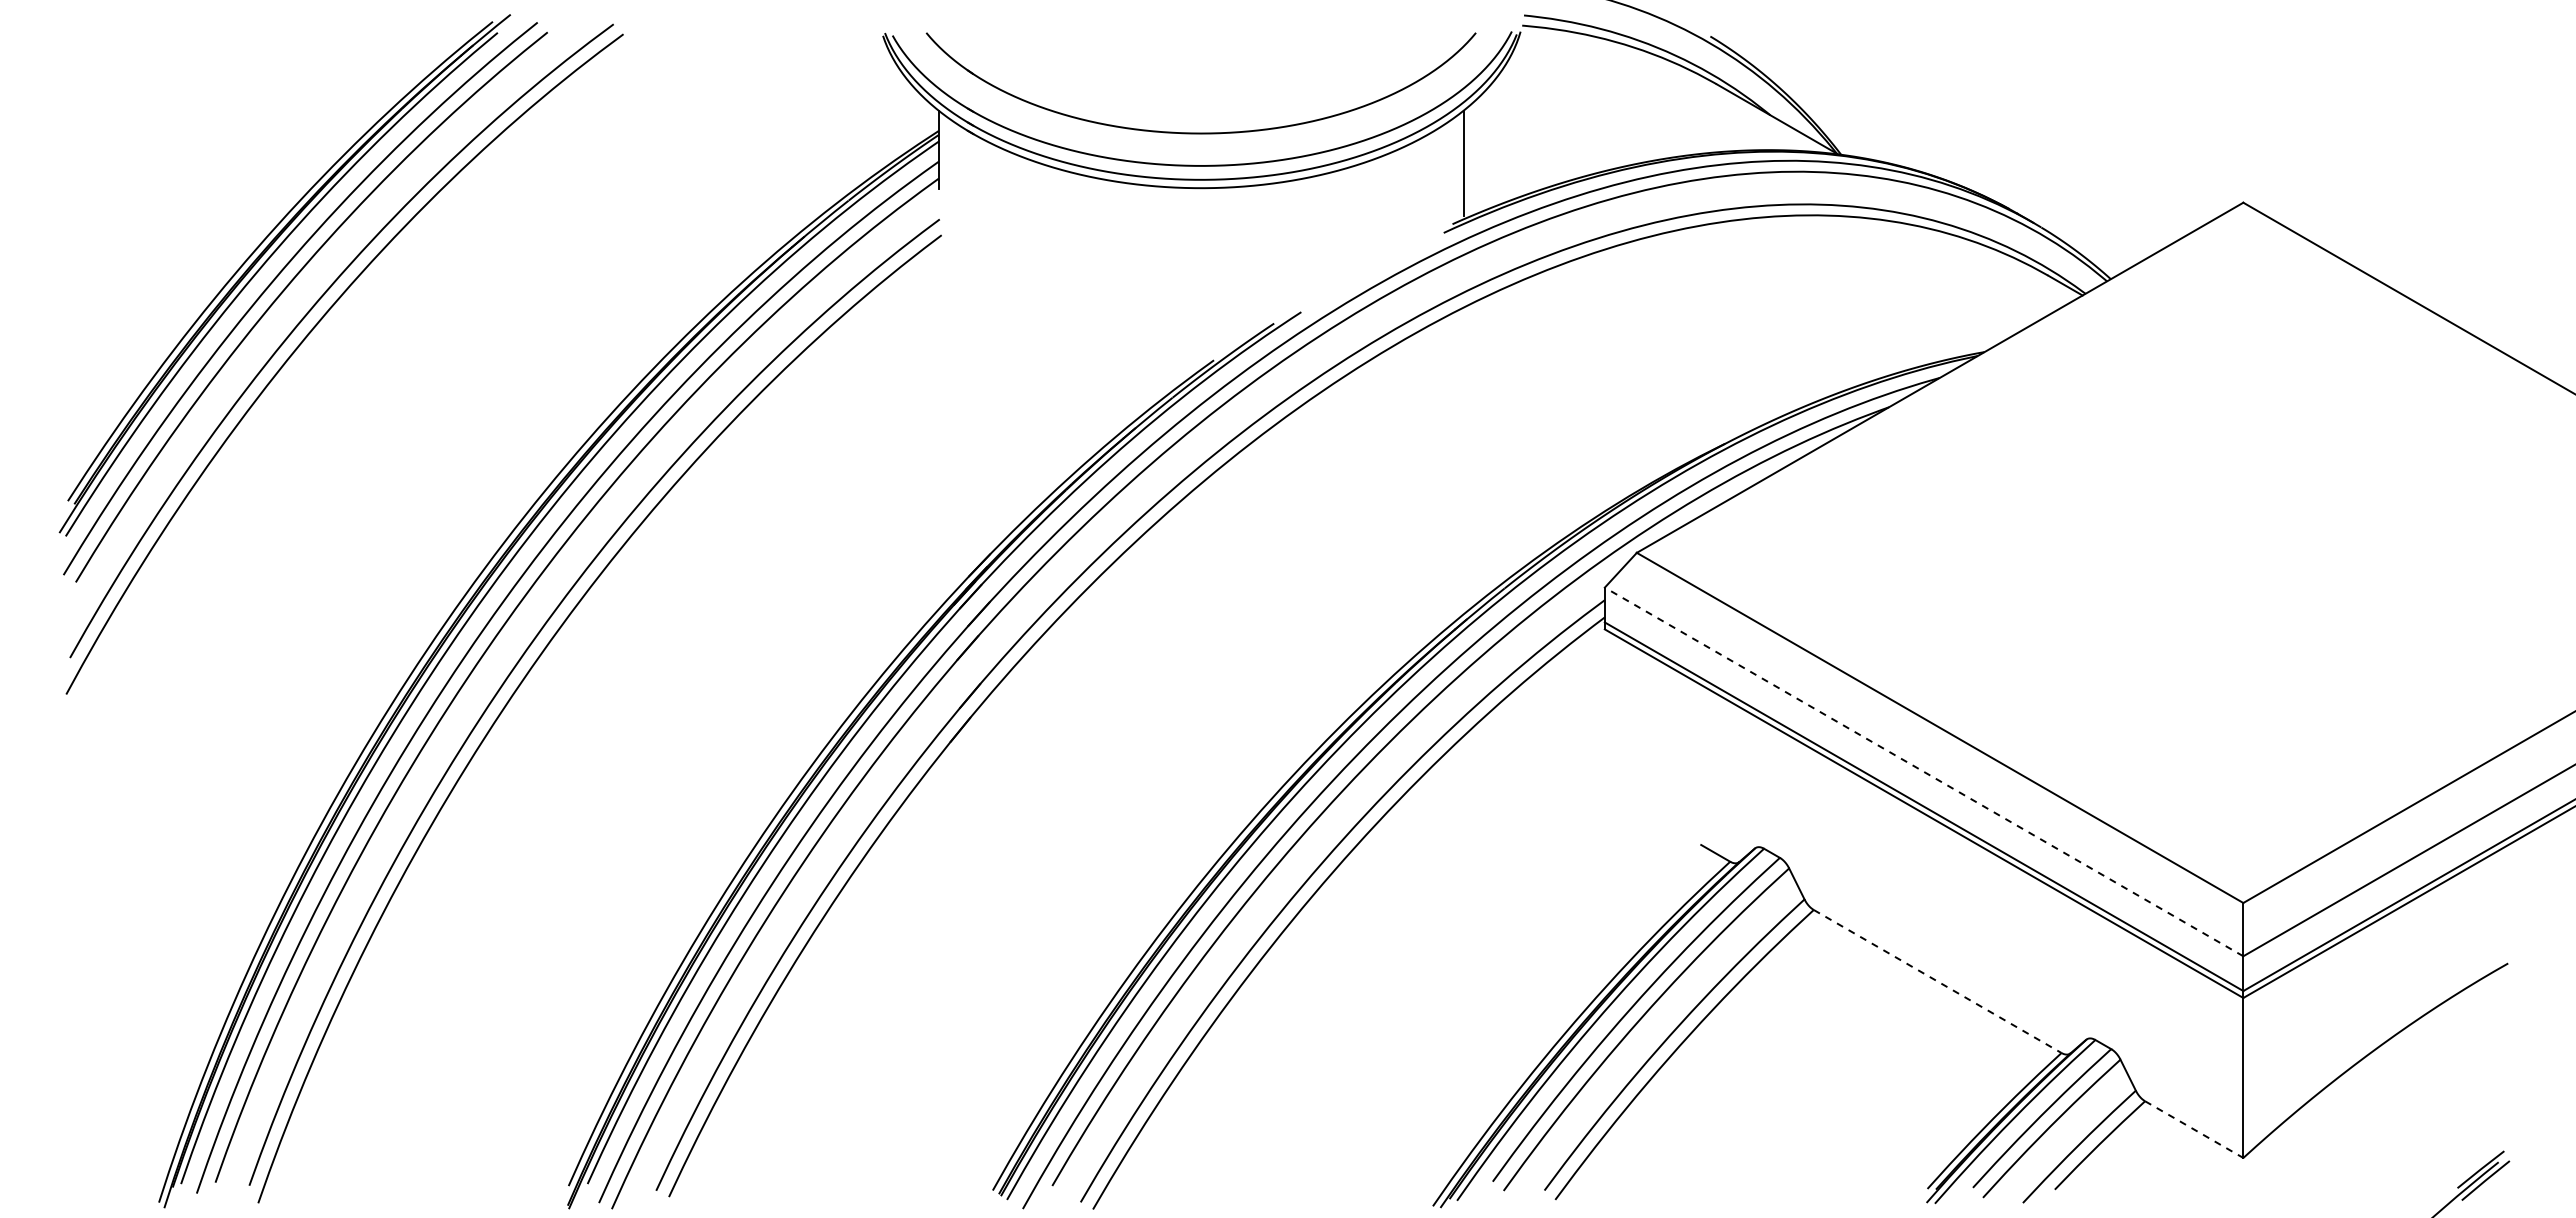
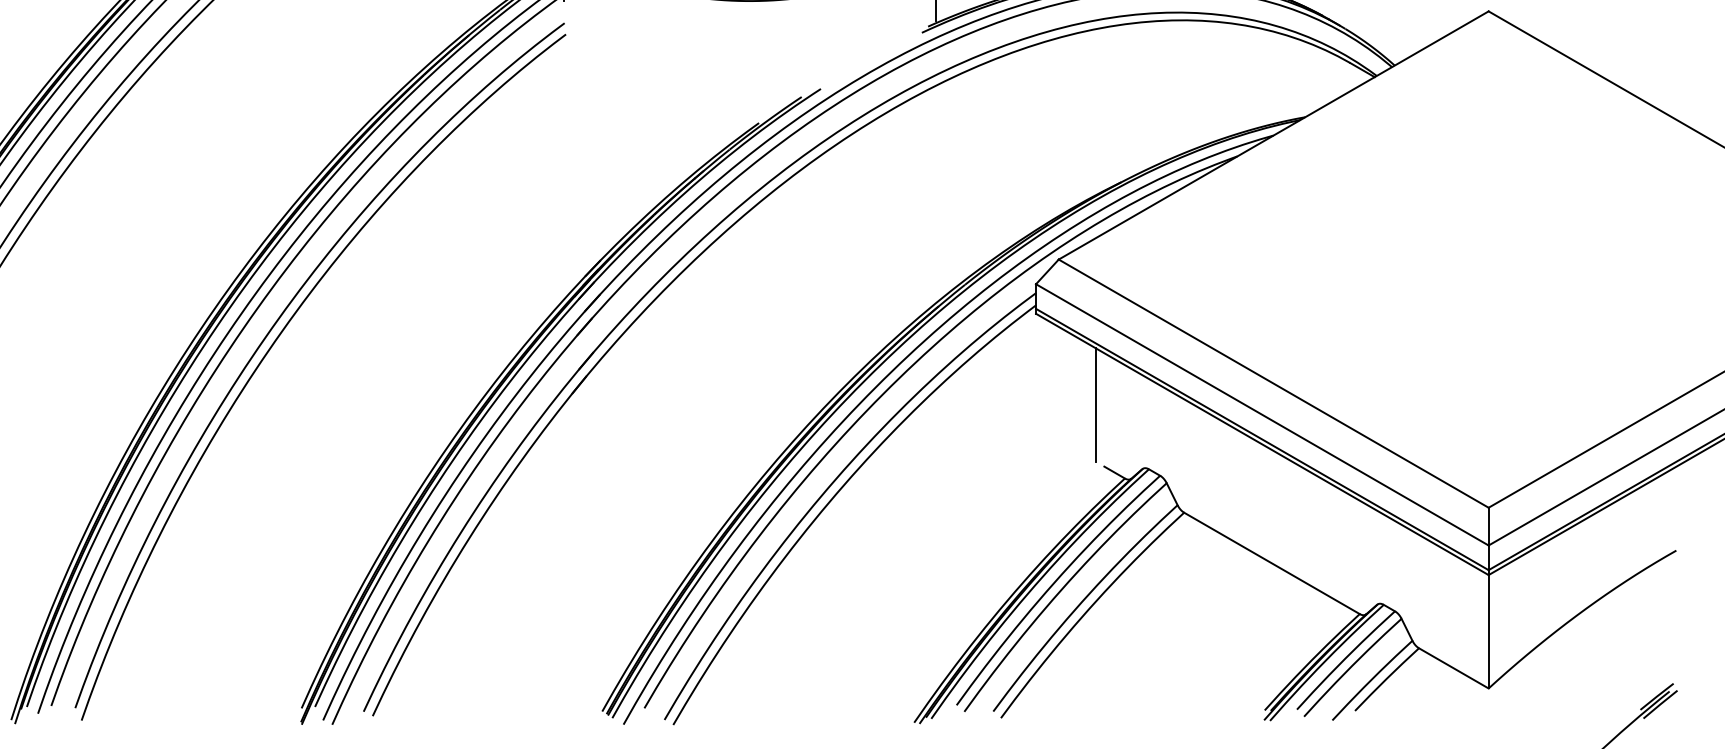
line: (1689, 758) -> (1096, 405), added
line: (1924, 771) -> (1262, 414), dashed -> solid
line: (1938, 981) -> (1272, 563), dashed -> solid
line: (2194, 1129) -> (1454, 668), dashed -> solid

